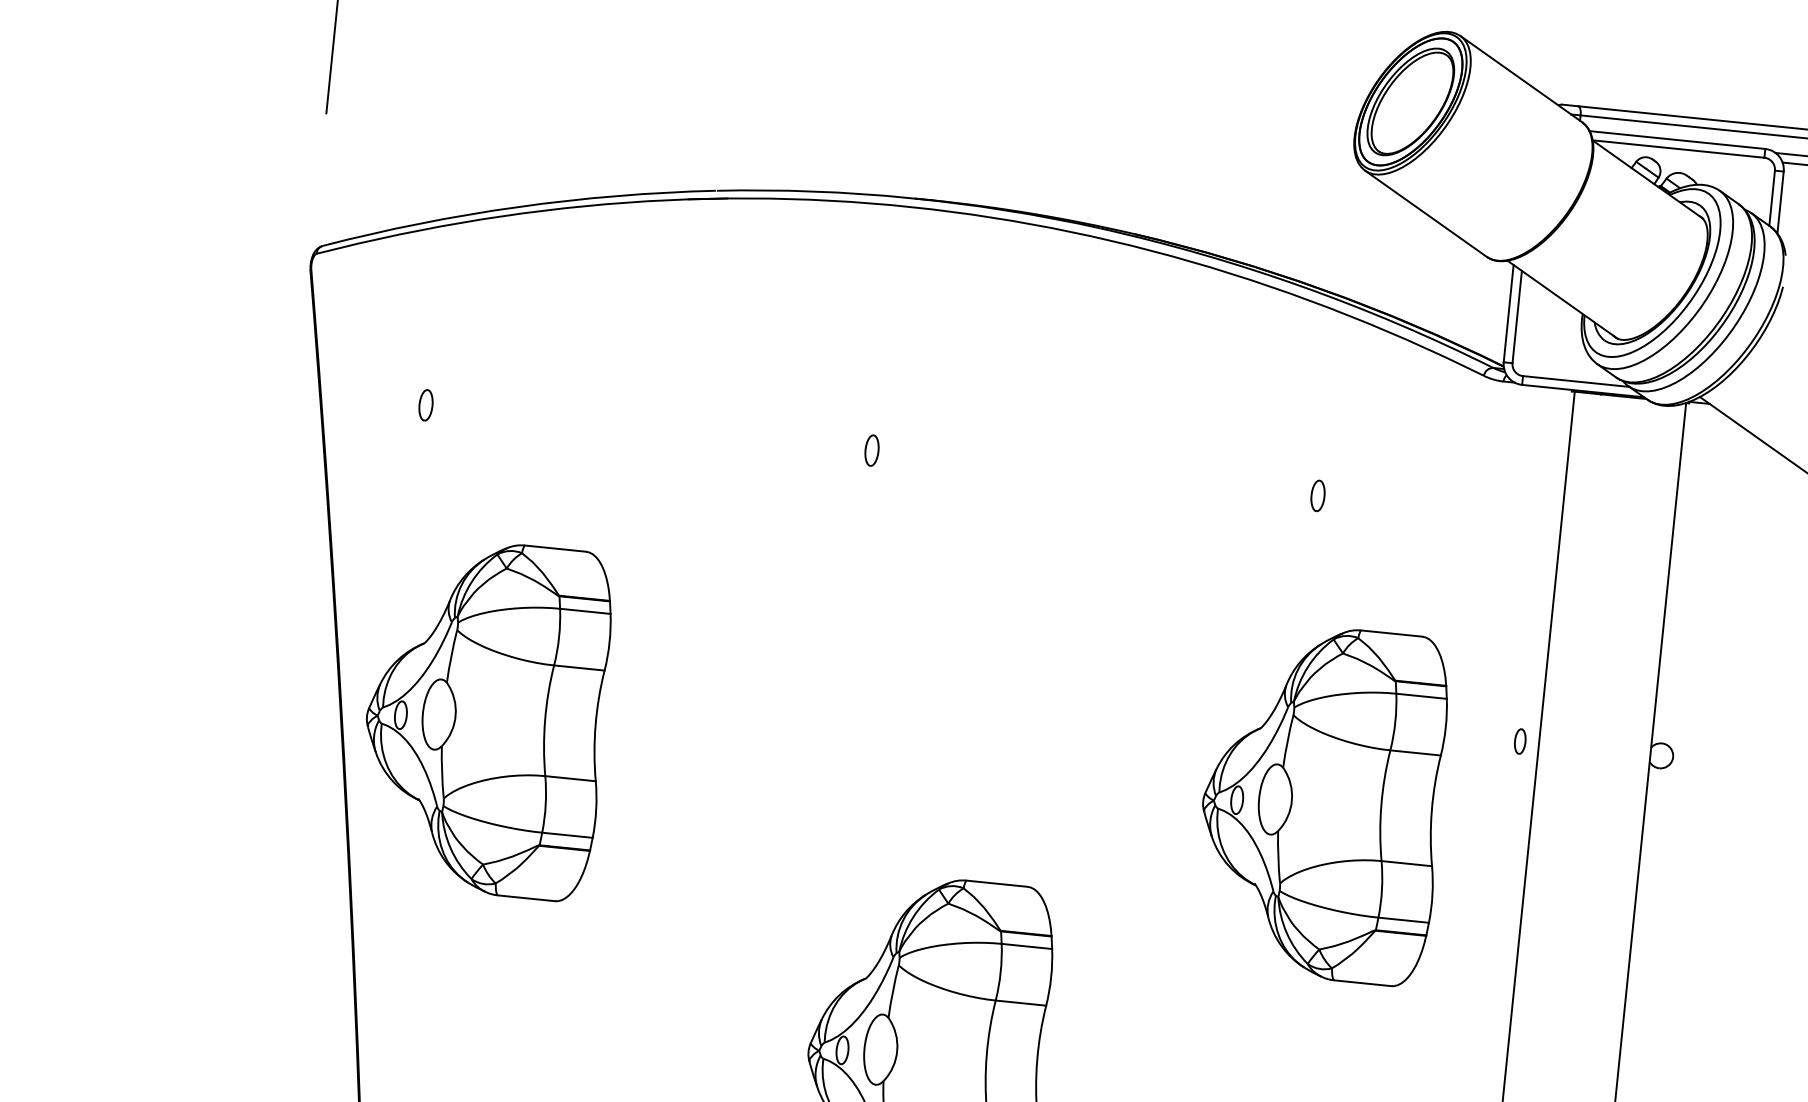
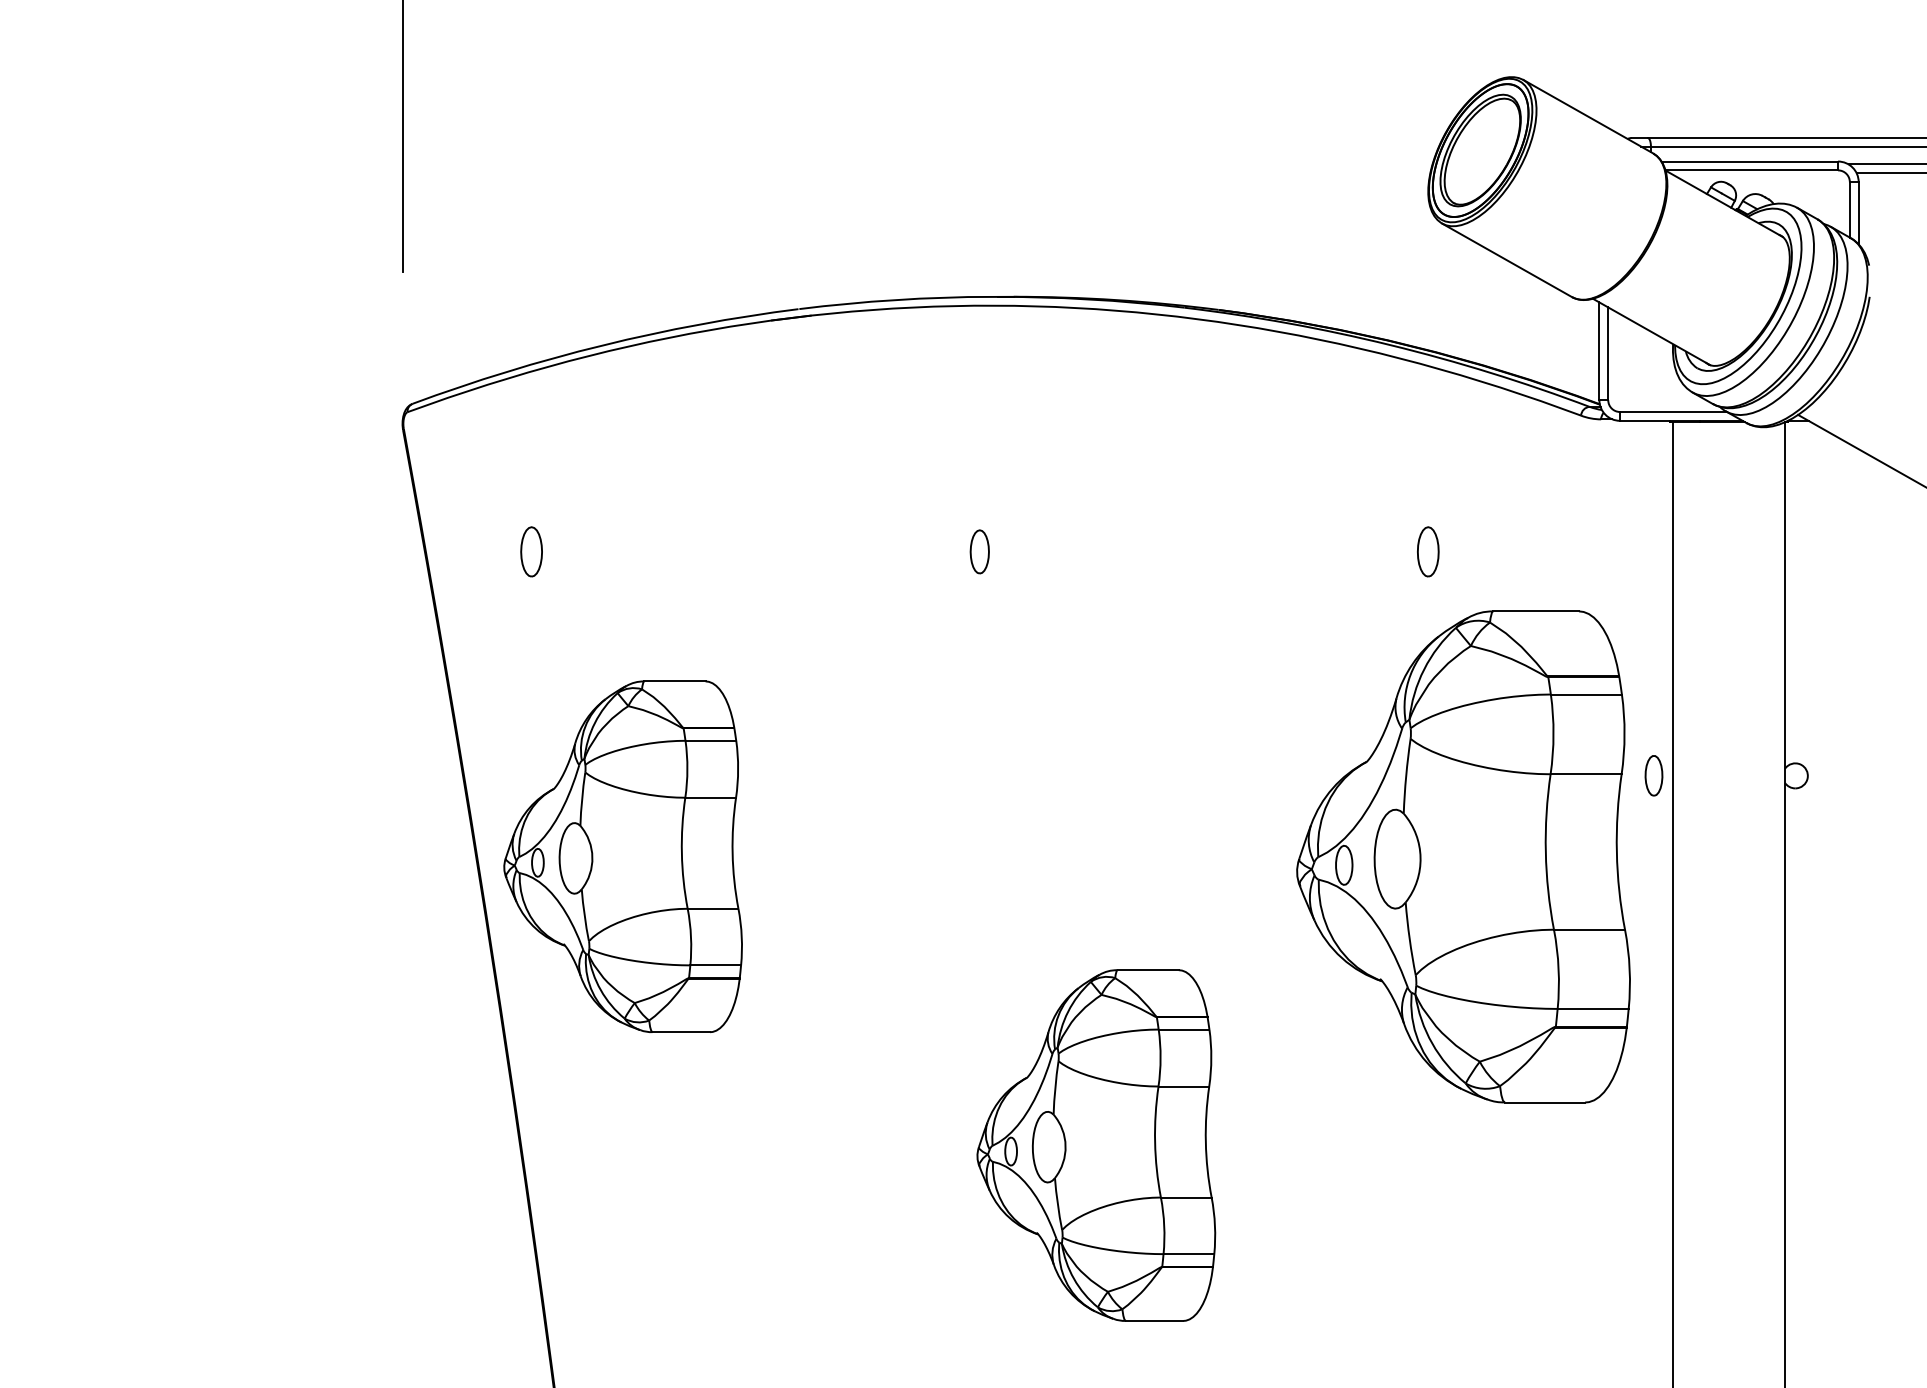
part: (425, 404) -> (531, 551), size x1.6
part: (871, 450) -> (979, 551), size x1.4
part: (1317, 495) -> (1427, 551), size x1.6
part: (1520, 741) -> (1654, 775), size x1.6
part: (1322, 802) -> (1463, 856), size x1.4

